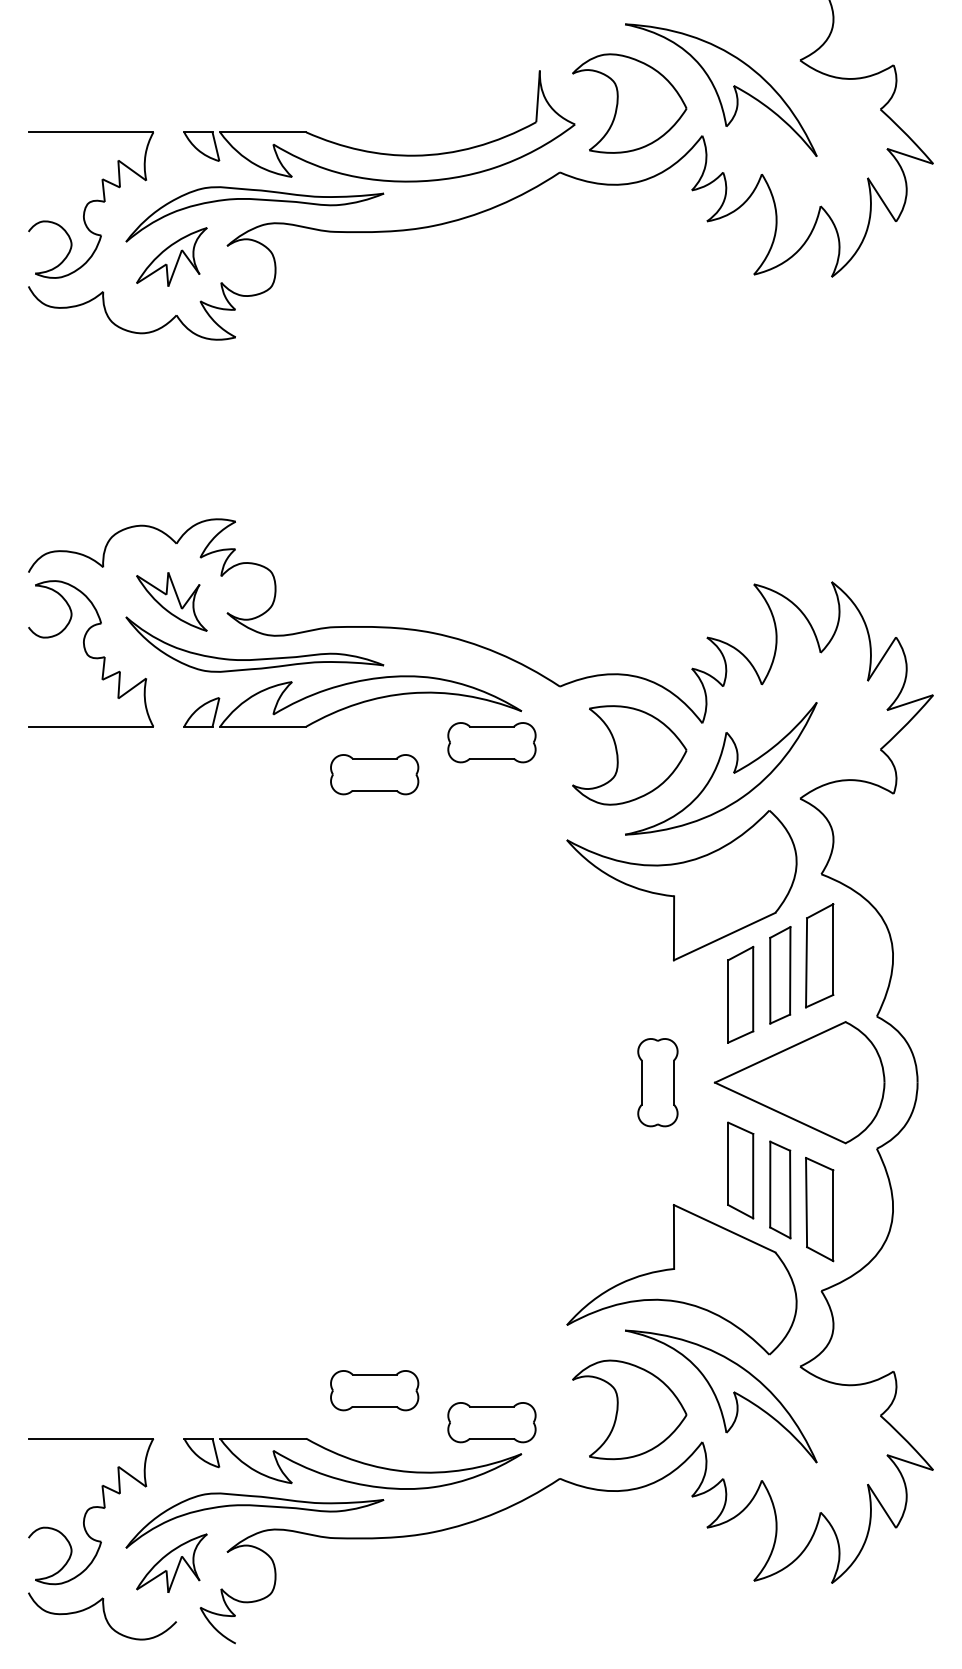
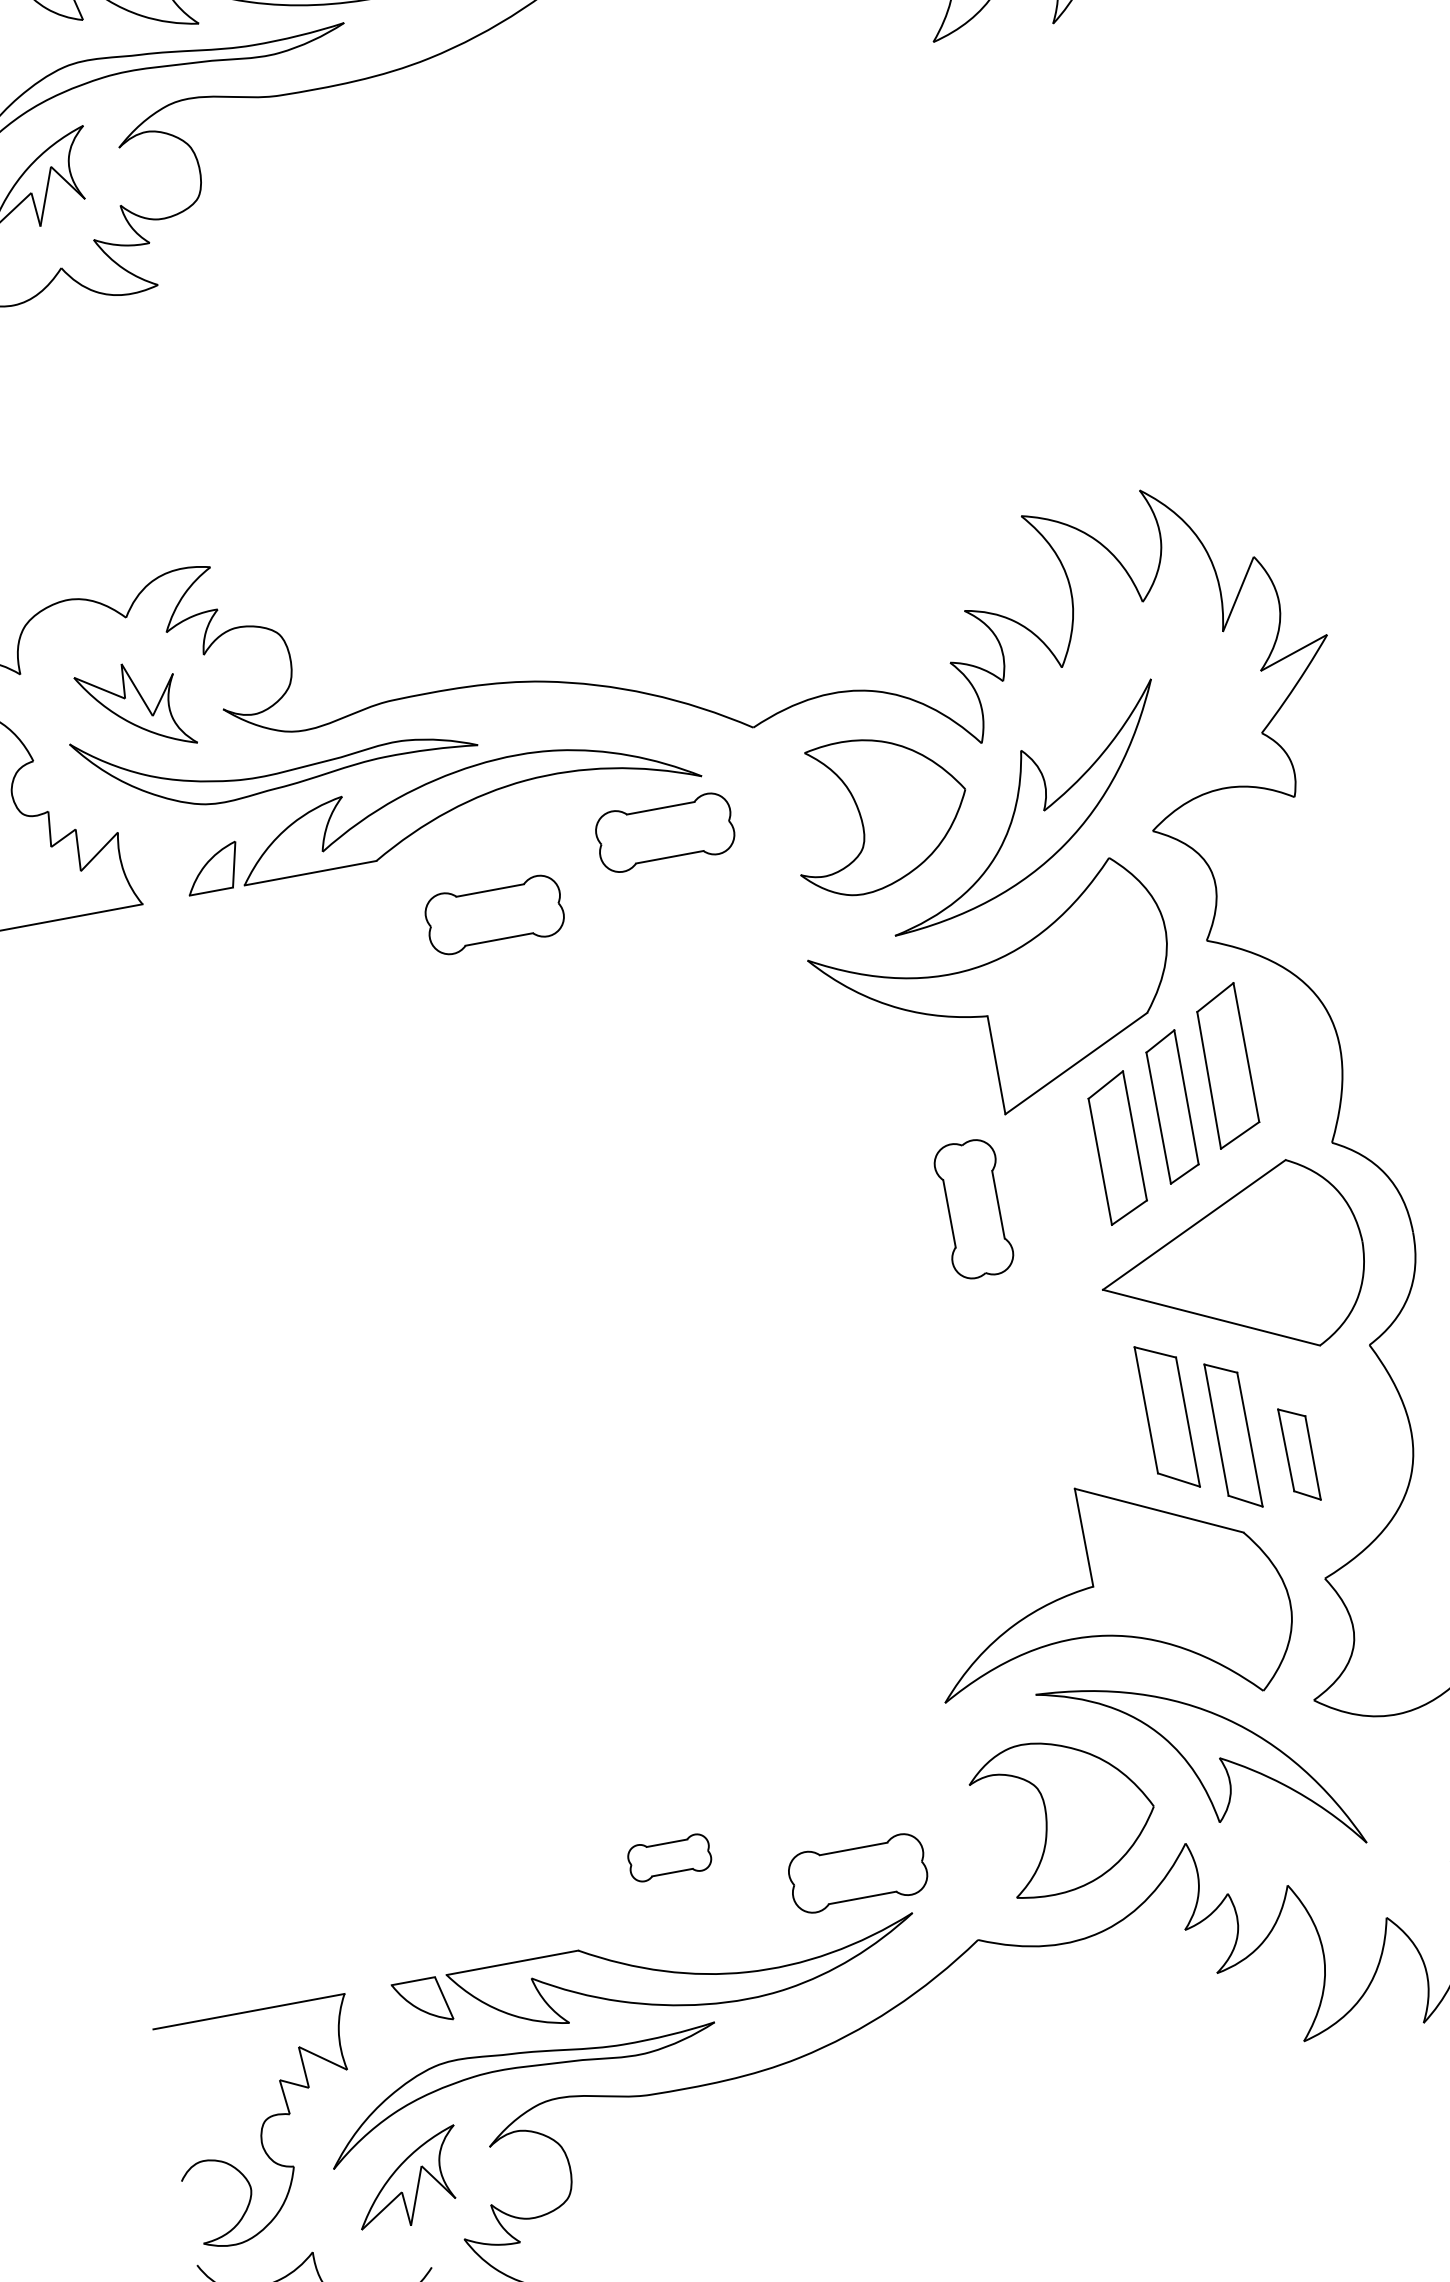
part: (657, 1082) -> (973, 1209), moved
part: (819, 1209) -> (1298, 1454), size x0.6
part: (374, 1390) -> (669, 1857), size x0.6

